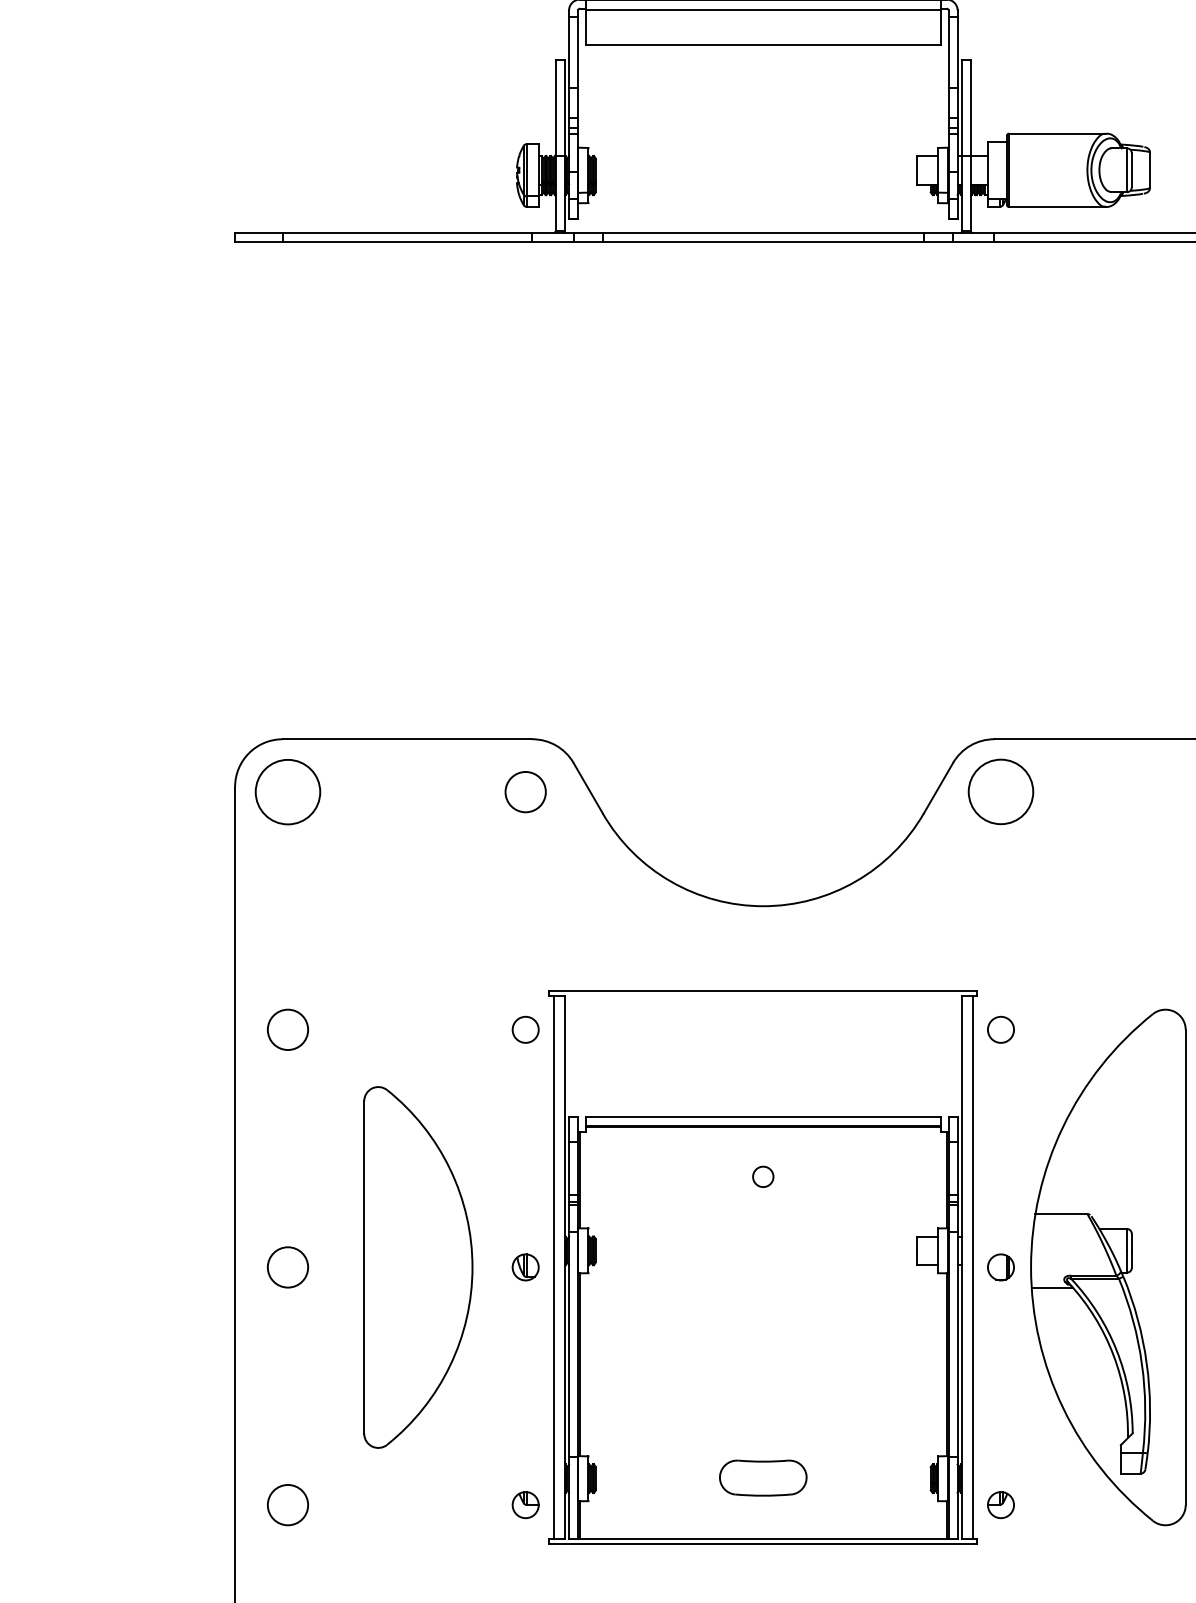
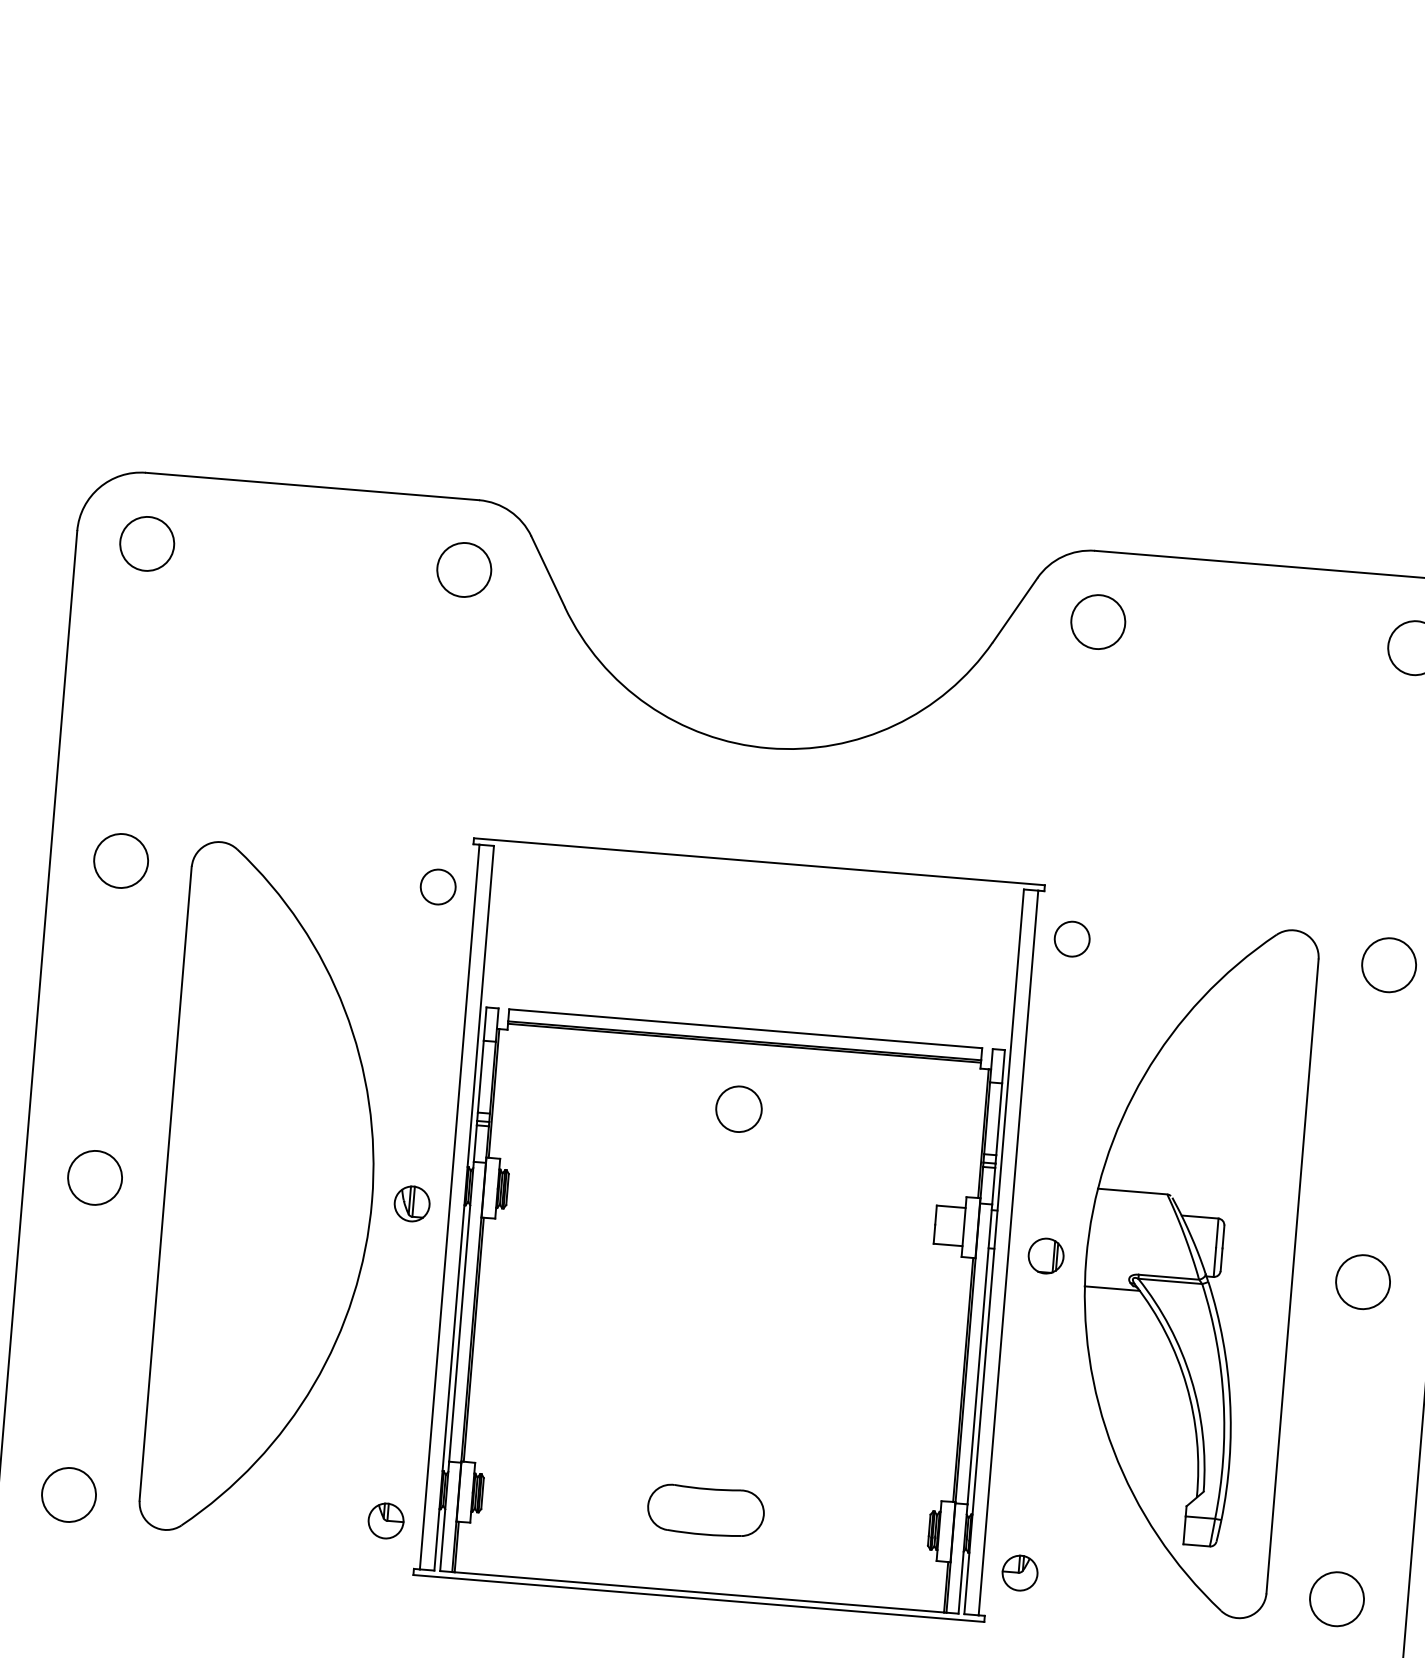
circle: (287, 791) -> (146, 543), size x0.62
circle: (1000, 792) -> (1097, 622), size x0.62
circle: (763, 1176) -> (739, 1108), size x1.67
part: (418, 1267) -> (269, 1192), size x1.43

